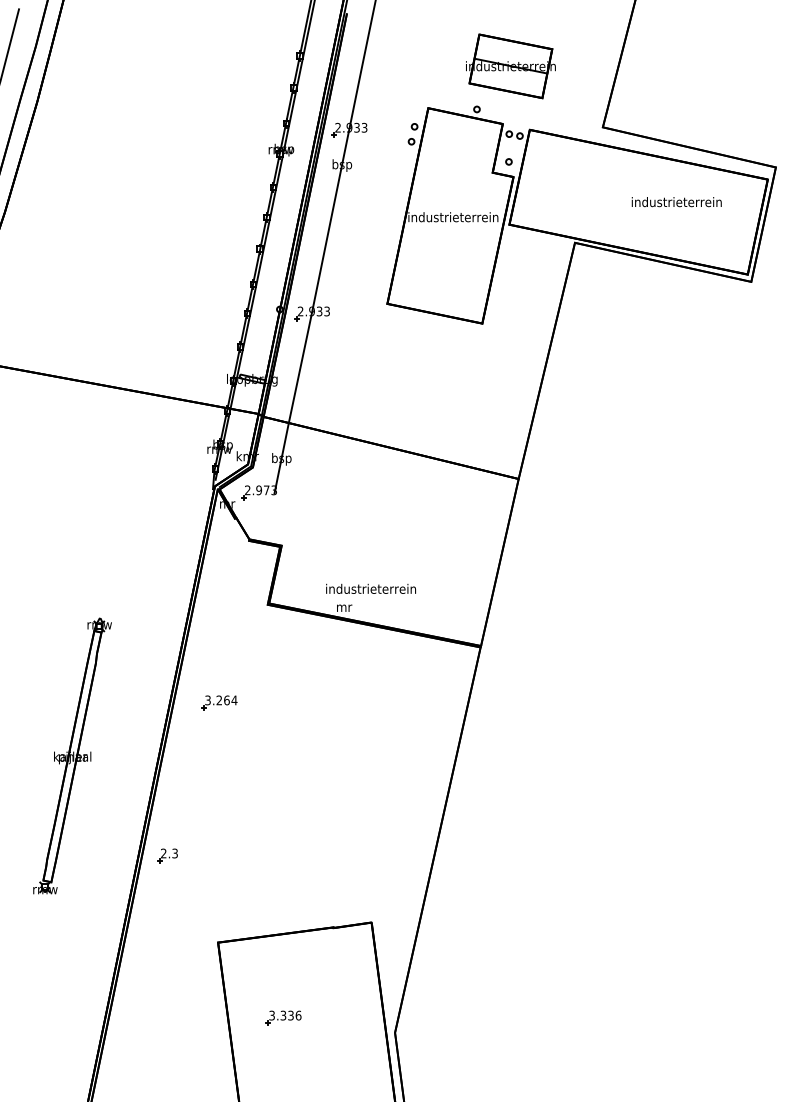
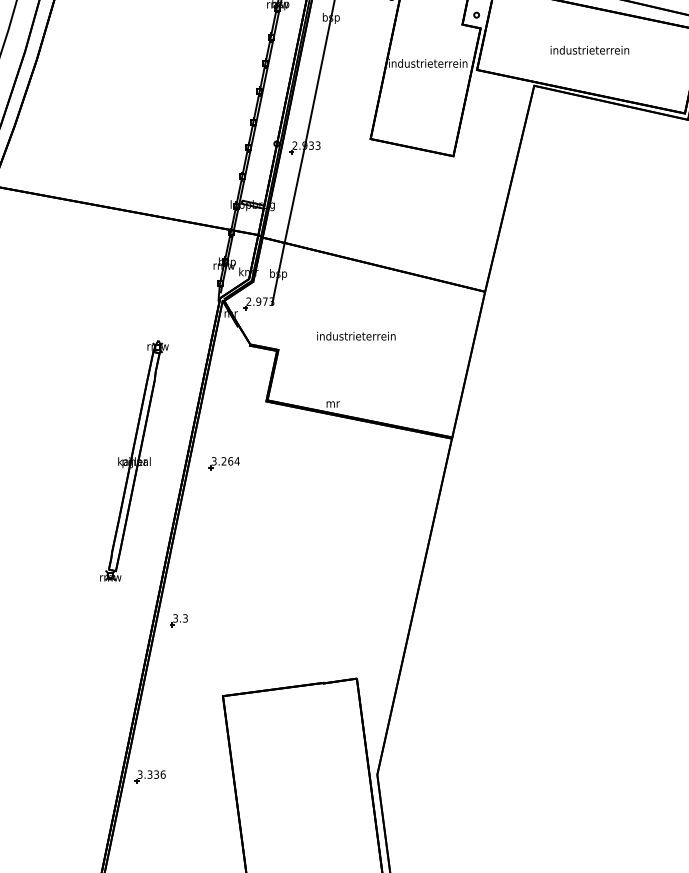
text: (676, 202) -> (589, 50), moved
text: (370, 588) -> (355, 335), moved
part: (219, 702) -> (224, 463), moved
part: (72, 755) -> (134, 460), moved
text: (163, 853) -> (175, 618), 2.3 -> 3.3
part: (283, 1017) -> (150, 776), moved

